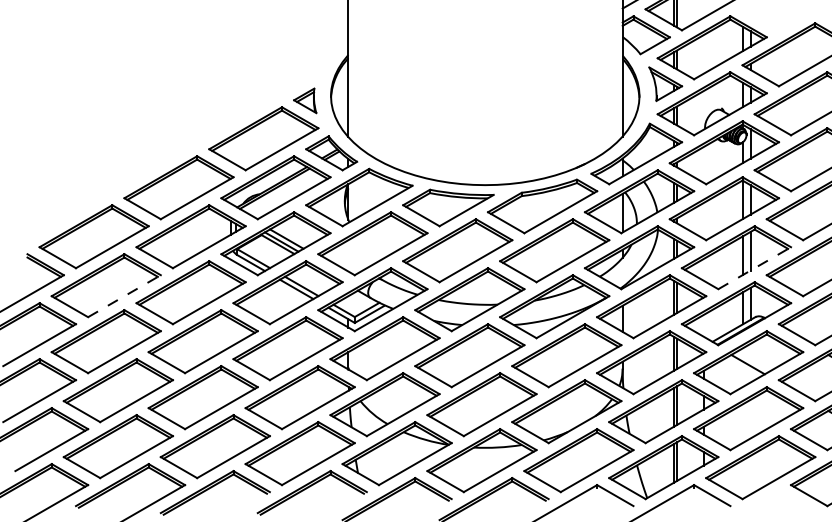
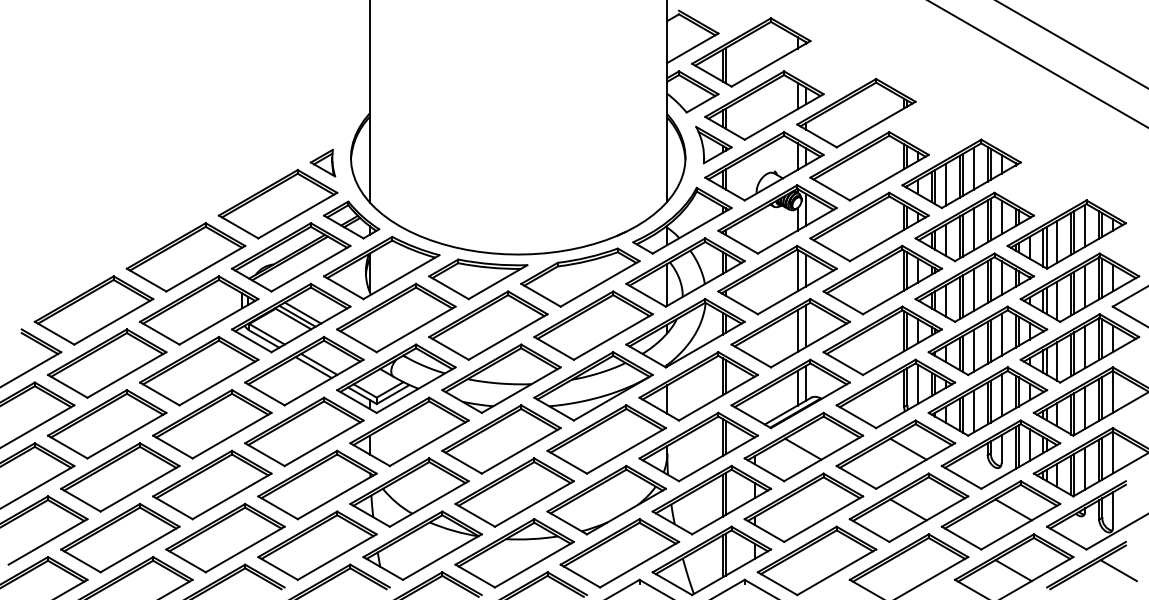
line: (754, 268) -> (810, 344), dashed -> solid
line: (124, 295) -> (126, 374), dashed -> solid

